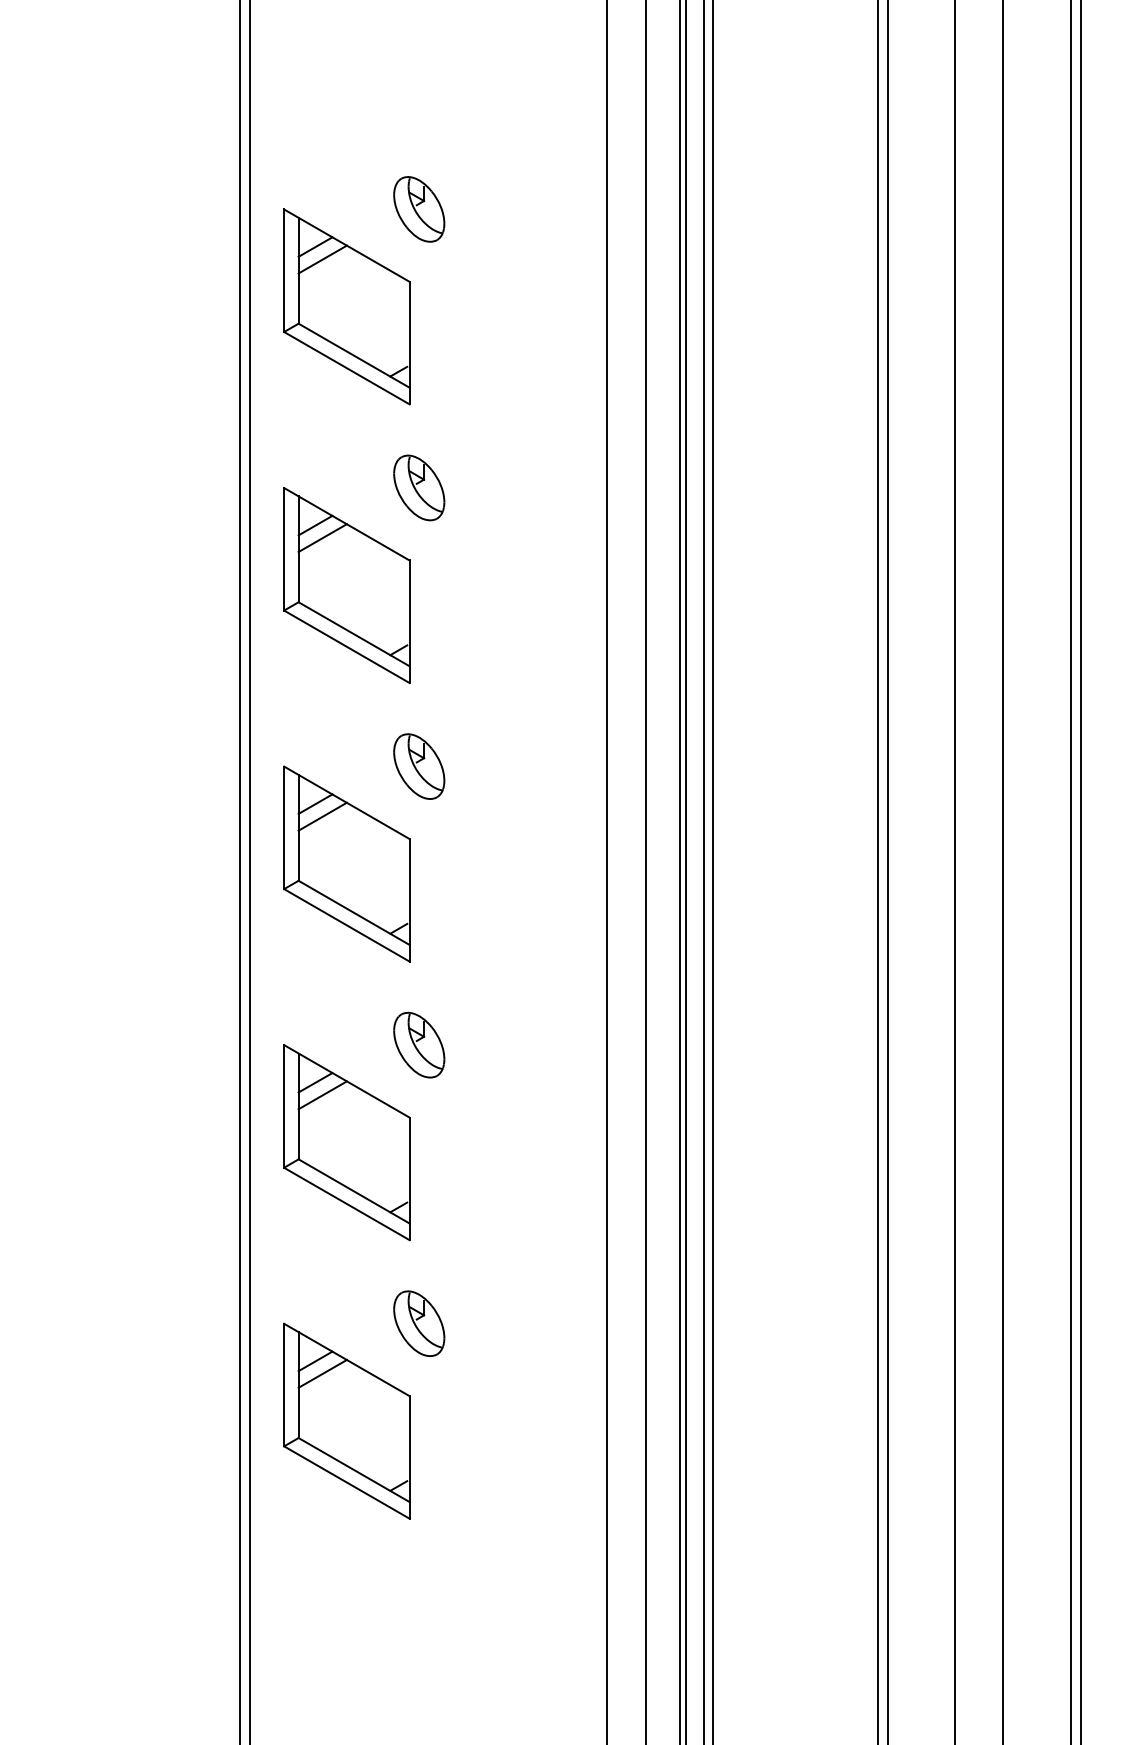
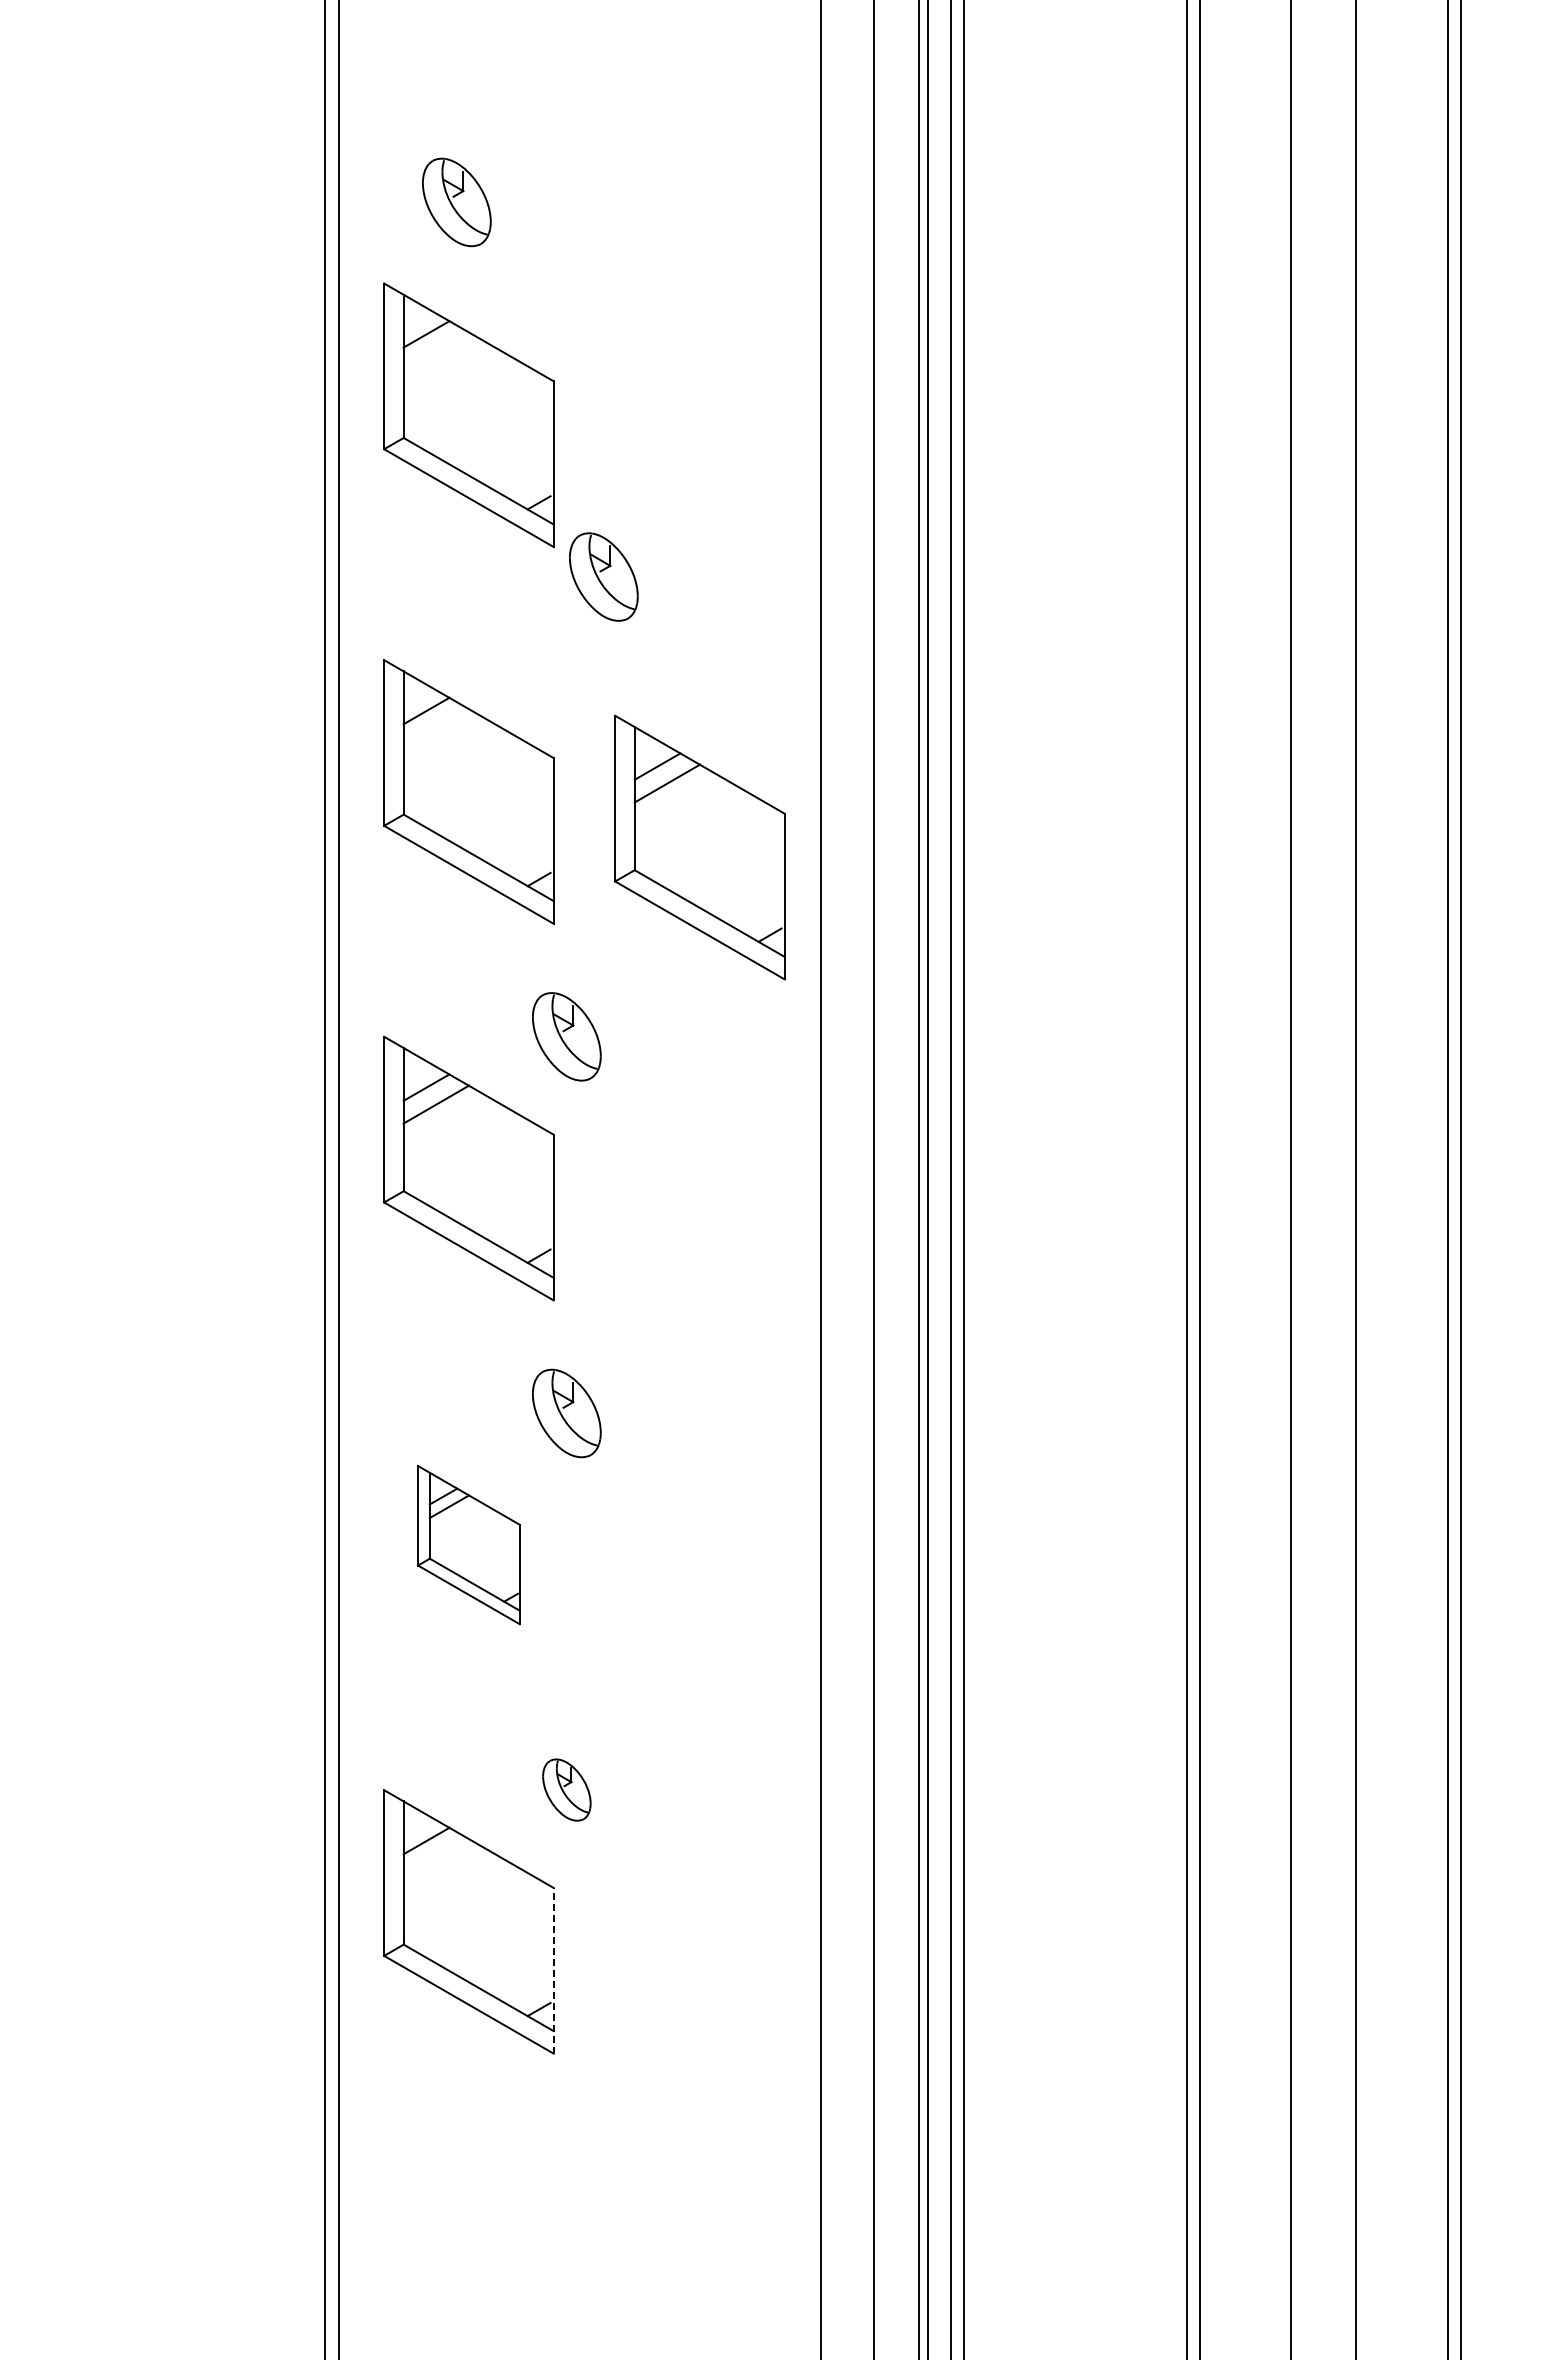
part: (419, 209) -> (456, 202), moved
line: (322, 259) -> (436, 351), removed
part: (419, 487) -> (603, 576), moved
line: (322, 537) -> (436, 727), removed
part: (517, 626) -> (699, 847), added
part: (346, 1142) -> (468, 1544), size x0.6
part: (419, 1323) -> (566, 1789), size x0.7
line: (322, 1373) -> (436, 1857), removed
line: (409, 1457) -> (553, 1970), solid -> dashed

